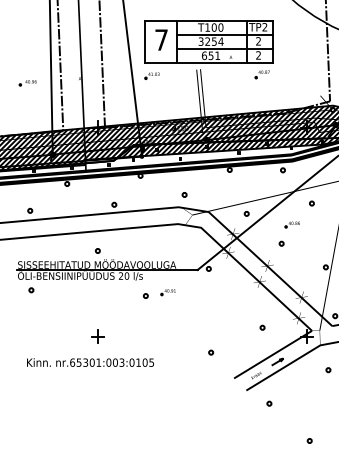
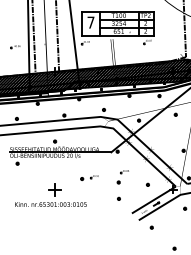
part: (288, 234) -> (122, 177), moved
part: (158, 293) -> (89, 177), moved
part: (98, 335) -> (55, 189), size x1.6

